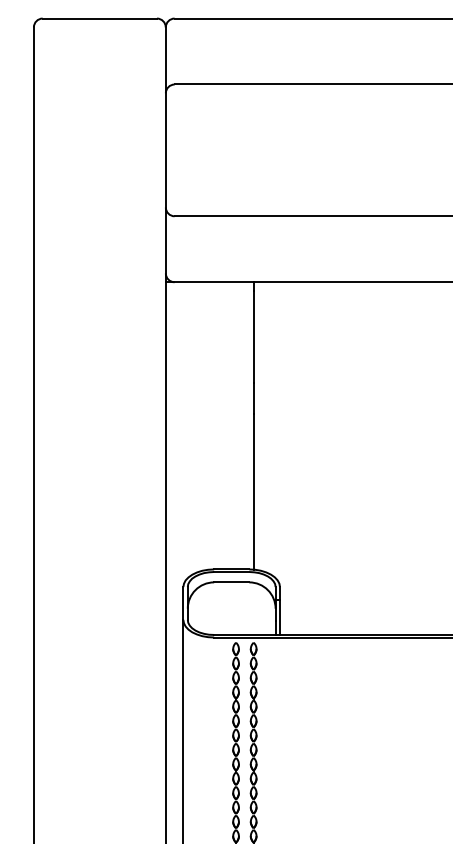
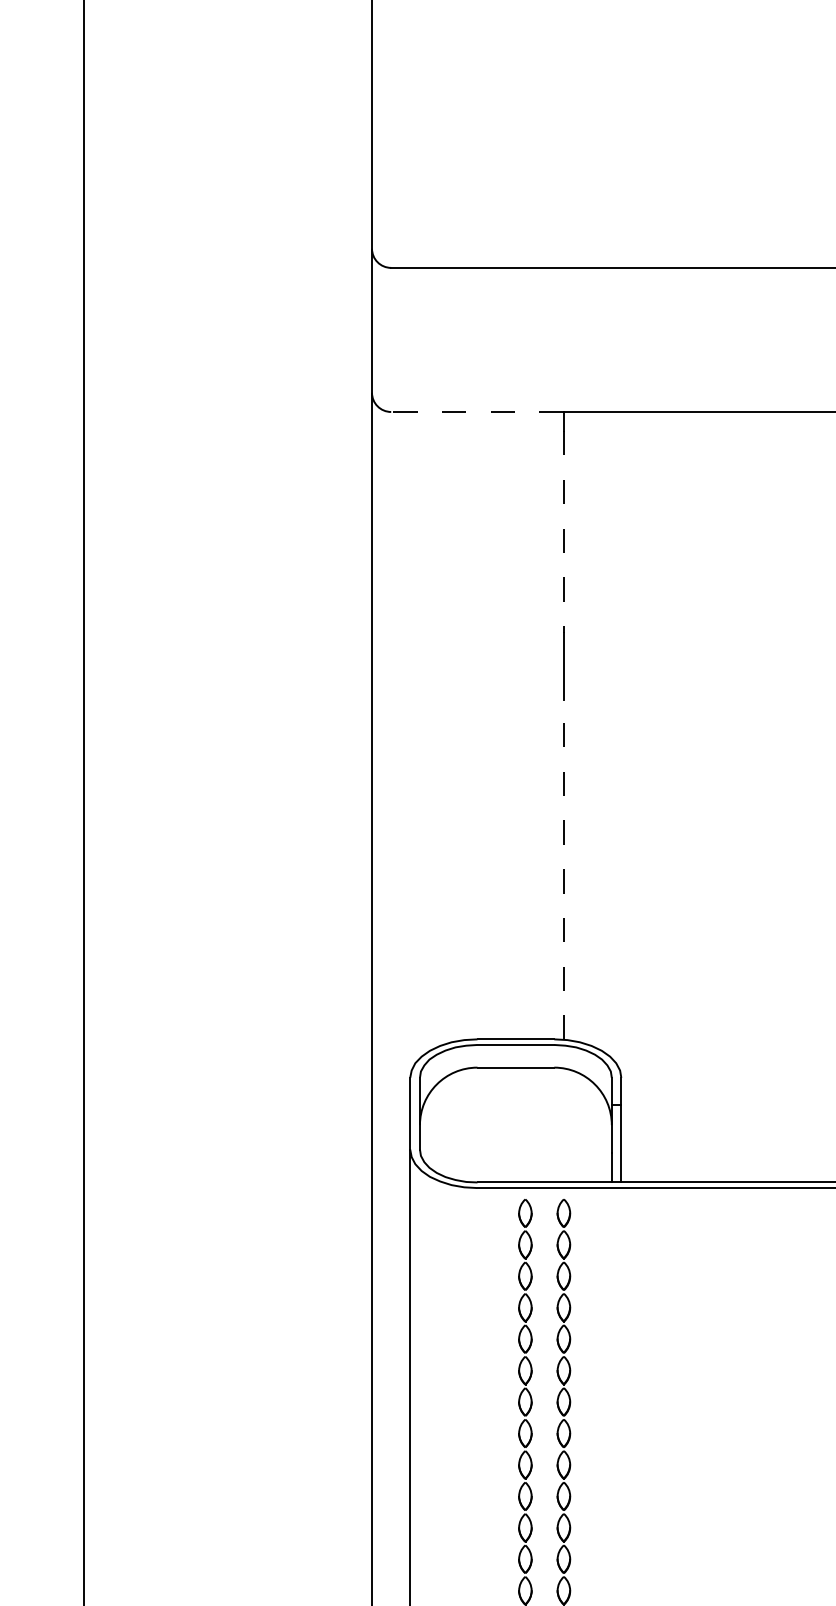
line: (209, 282) -> (467, 412), solid -> dashed
line: (253, 337) -> (563, 532), solid -> dashed
line: (253, 491) -> (563, 869), solid -> dashed

